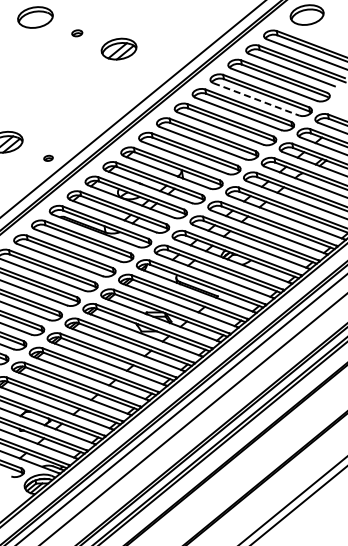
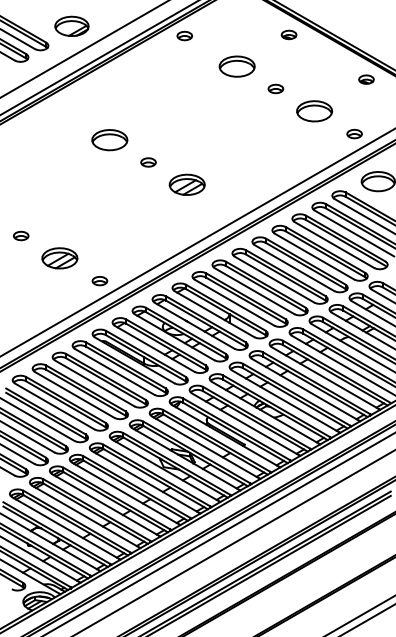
part: (77, 33) -> (148, 162), size x1.43
line: (256, 99) -> (314, 256), dashed -> solid
part: (48, 158) -> (99, 281), size x1.67

